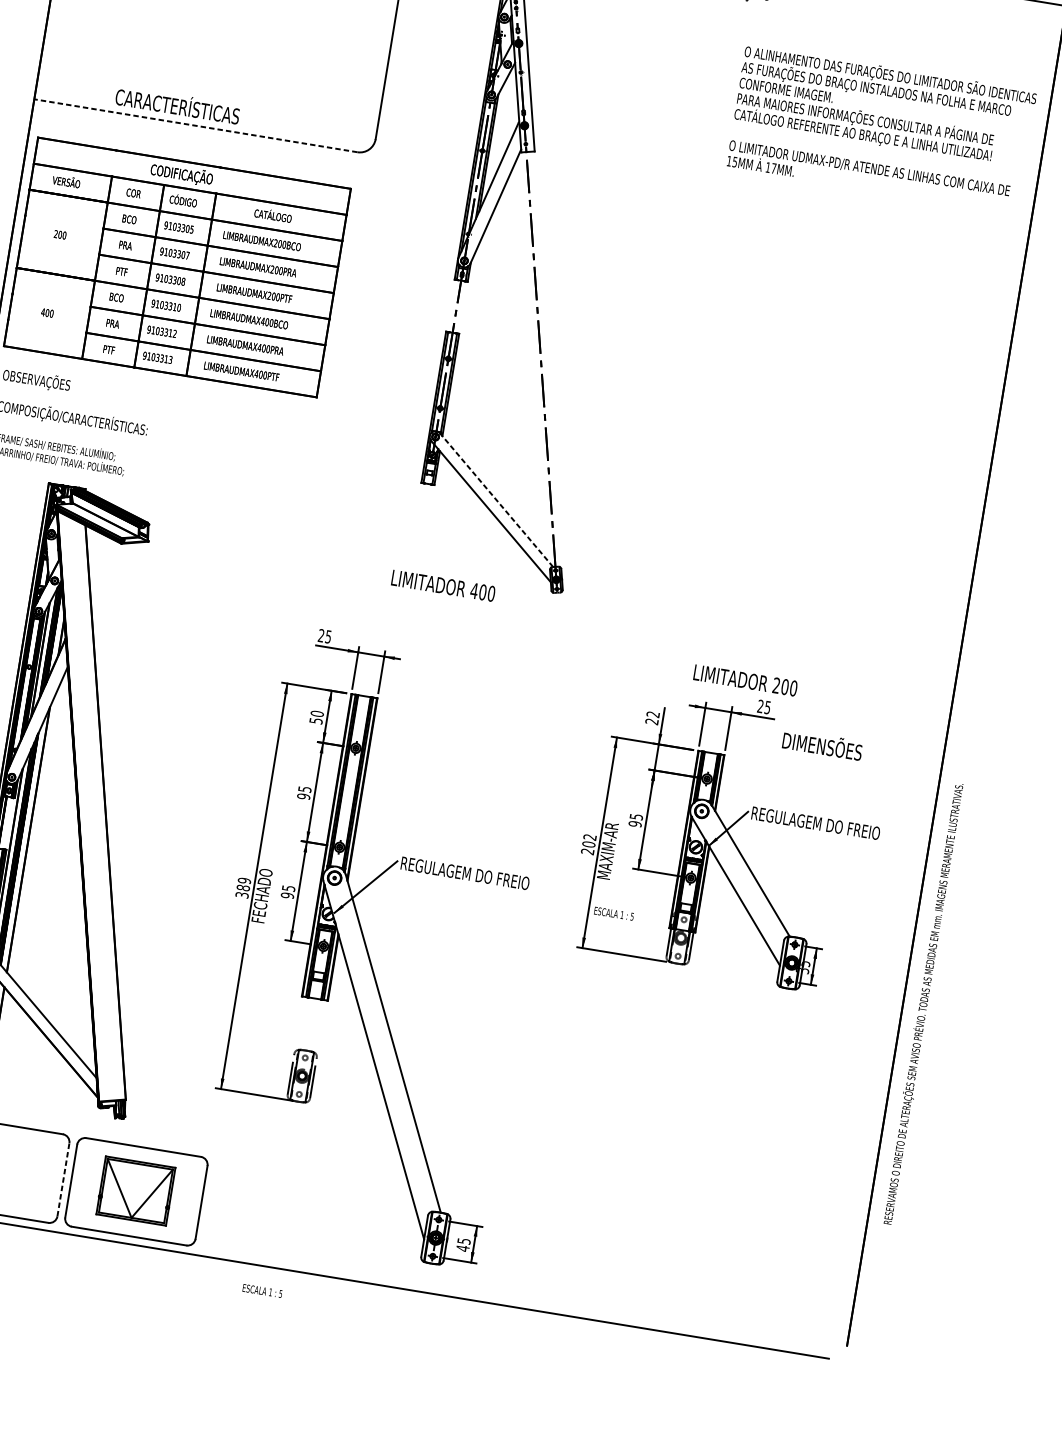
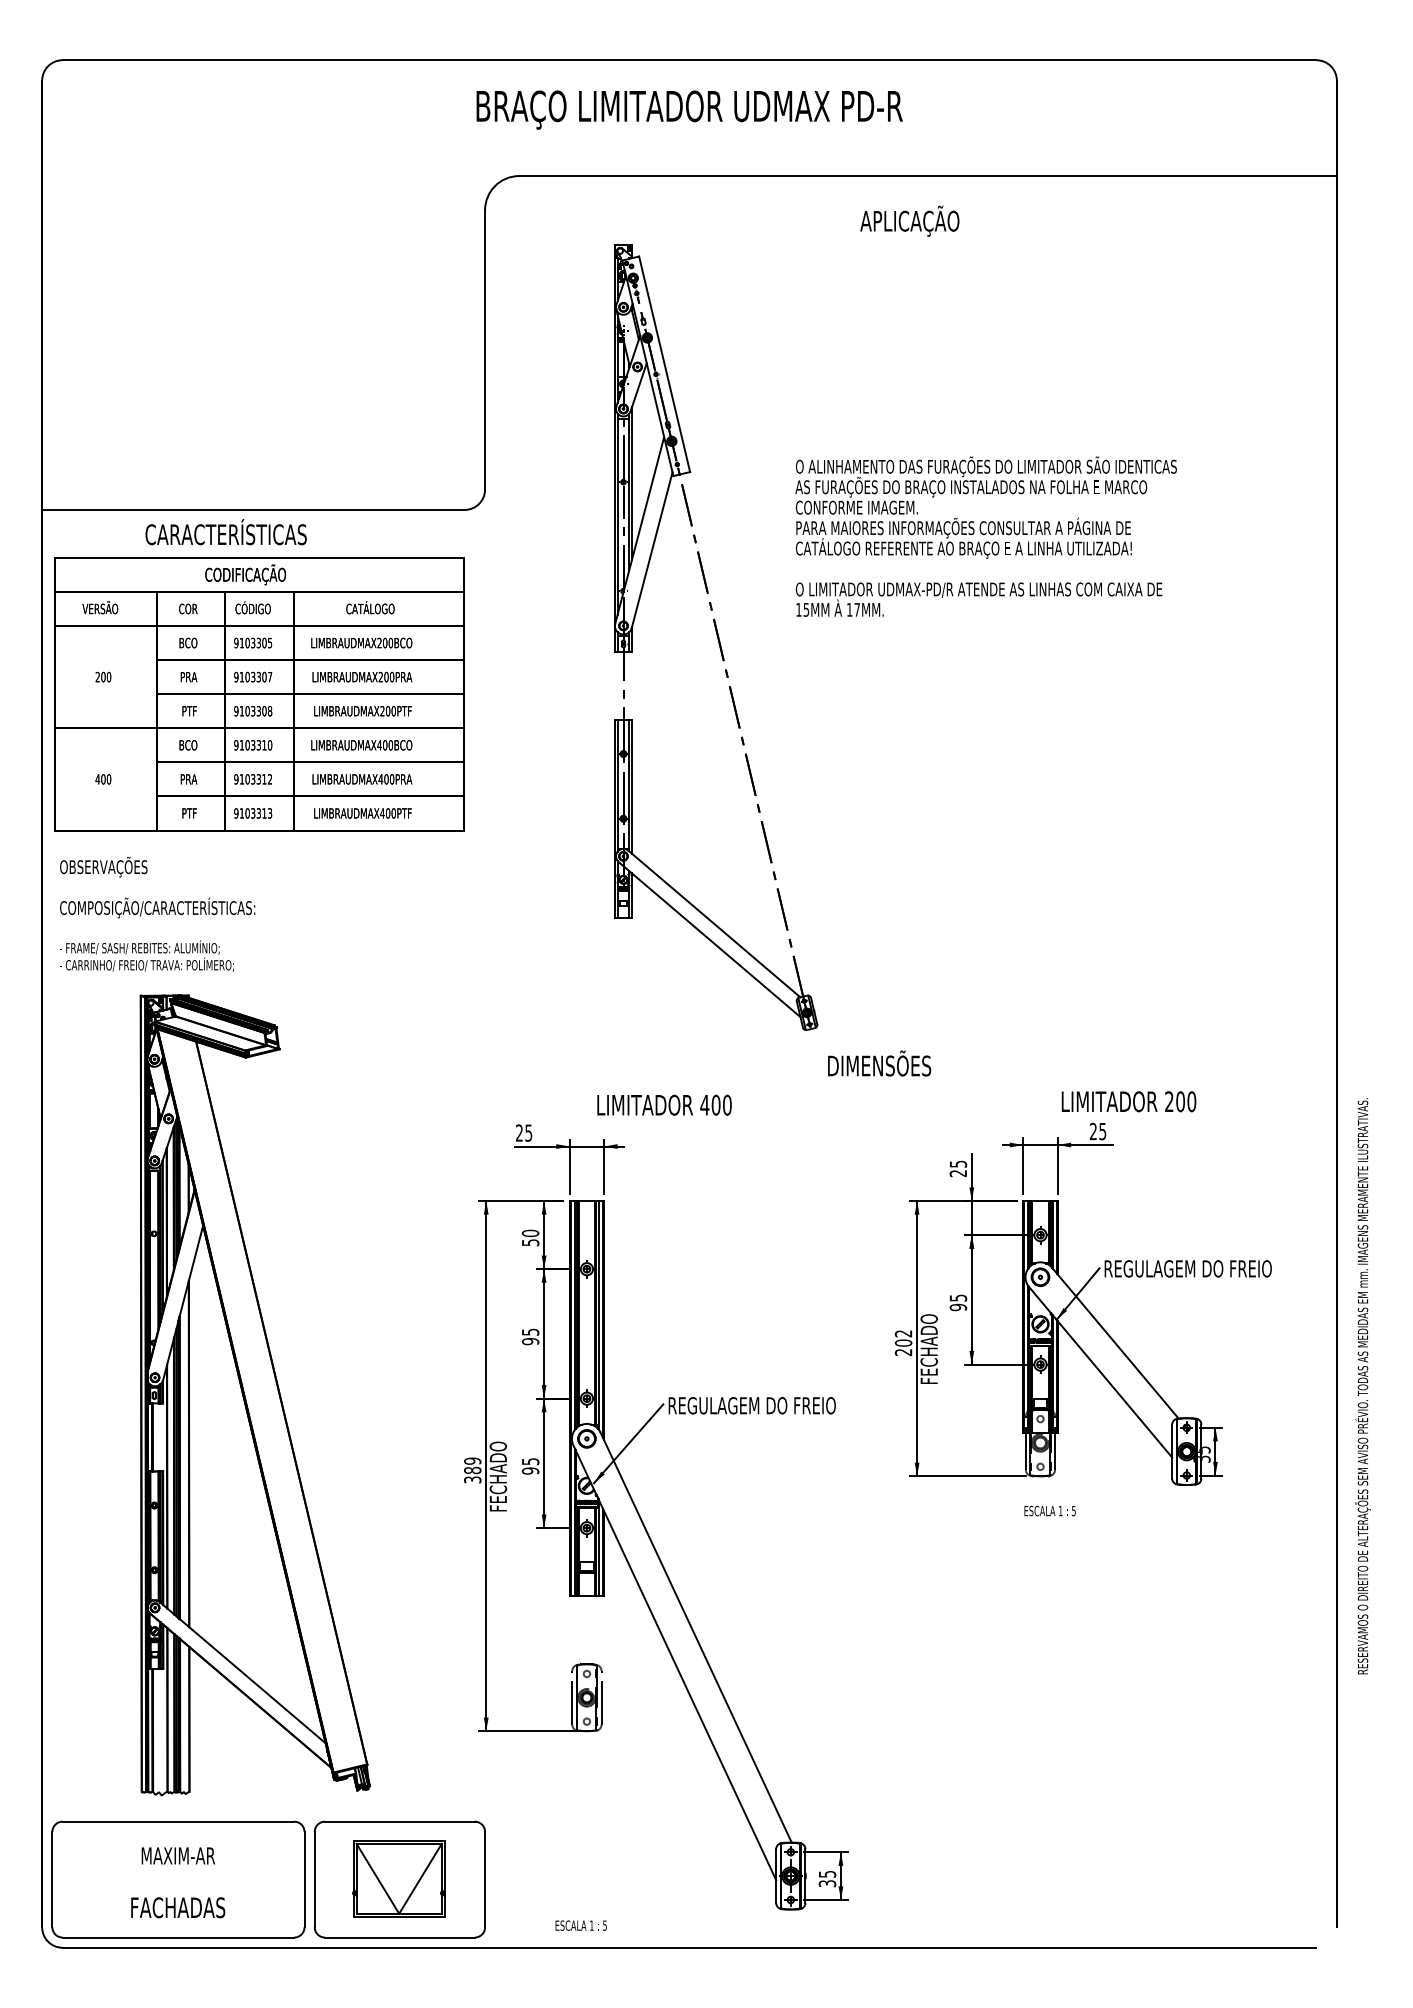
text: (177, 105) -> (225, 532), moved
line: (195, 125) -> (252, 509), dashed -> solid
text: (881, 128) -> (985, 536), moved
line: (496, 499) -> (713, 923), dashed -> solid
text: (443, 585) -> (664, 1104), moved
text: (745, 680) -> (1128, 1101), moved
text: (653, 714) -> (958, 1163), 22 -> 25
text: (822, 744) -> (879, 1063), moved
text: (607, 850) -> (928, 1346), MAXIM-AR -> FECHADO
text: (613, 913) -> (1049, 1510), moved
text: (923, 1004) -> (1362, 1386), moved
line: (63, 1179) -> (304, 1879), dashed -> solid
text: (462, 1248) -> (827, 1883), 45 -> 35
text: (262, 1290) -> (580, 1925), moved

